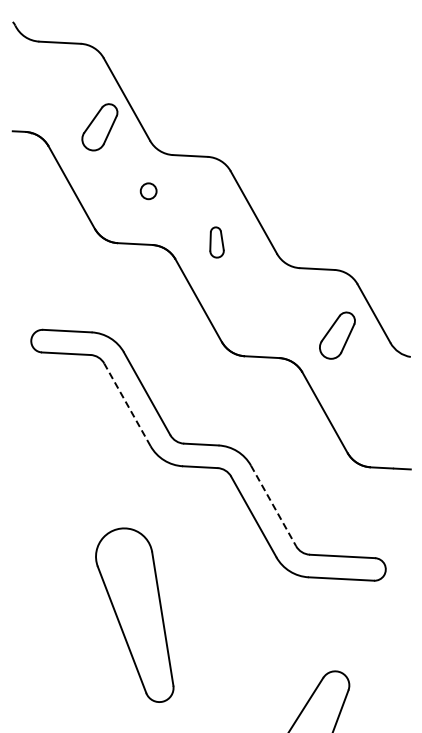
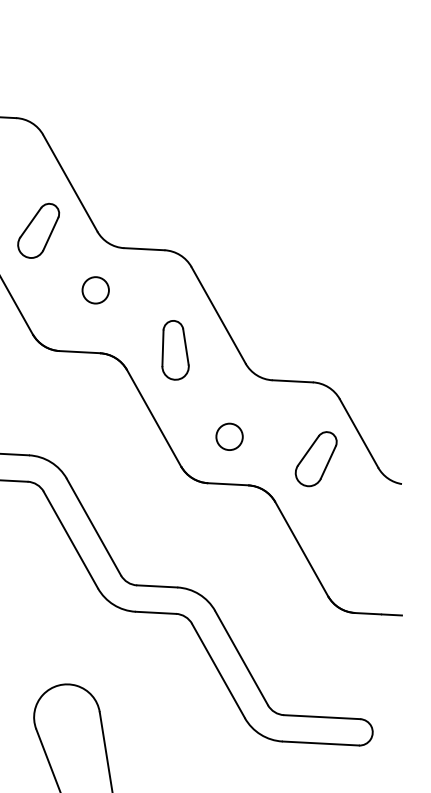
part: (99, 127) -> (38, 231), moved
circle: (148, 191) -> (95, 290), size x1.43
part: (216, 242) -> (174, 350), size x1.67
circle: (263, 316) -> (229, 436), added
line: (127, 404) -> (70, 539), dashed -> solid
line: (273, 506) -> (241, 658), dashed -> solid

